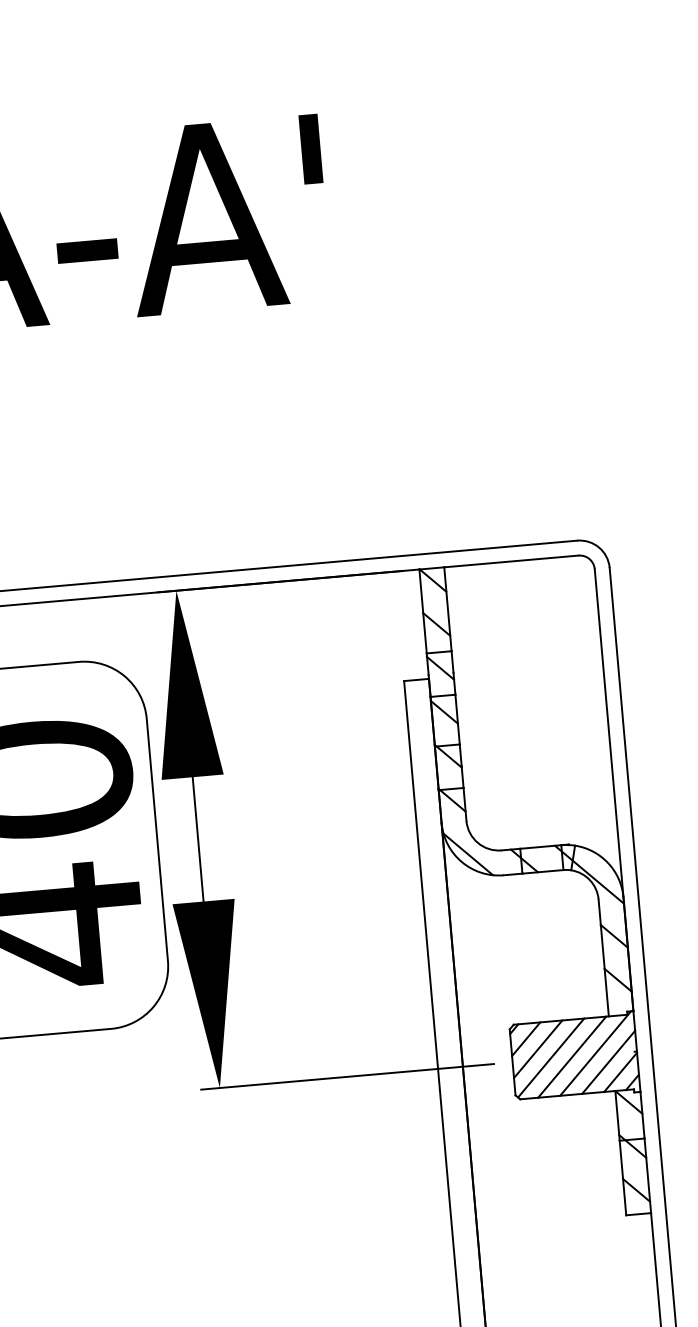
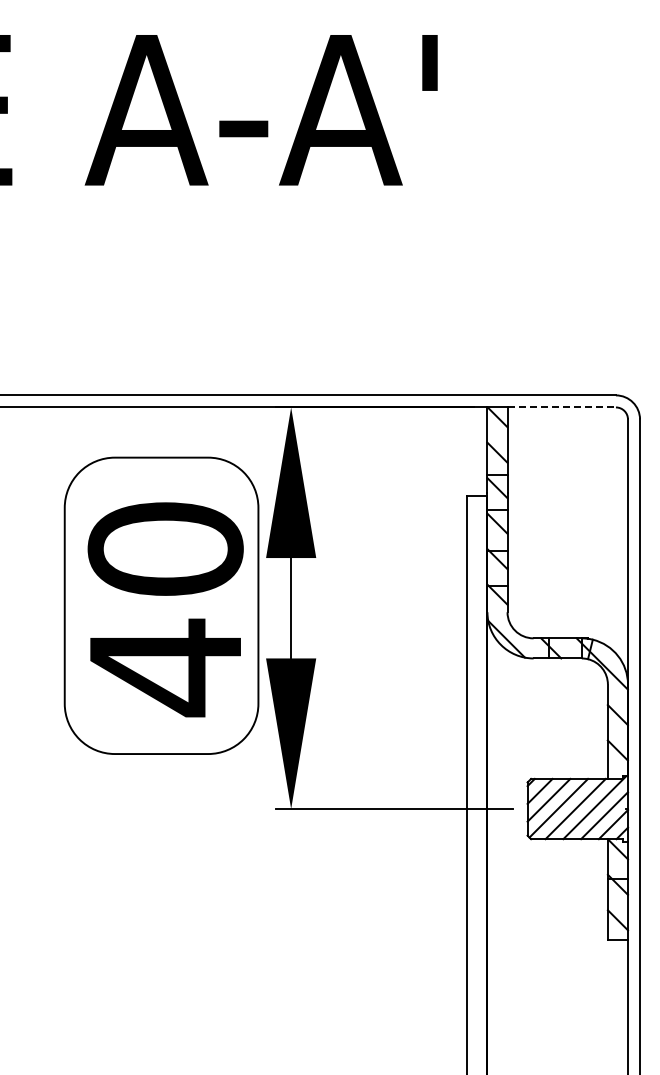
line: (512, 561) -> (562, 407), solid -> dashed

